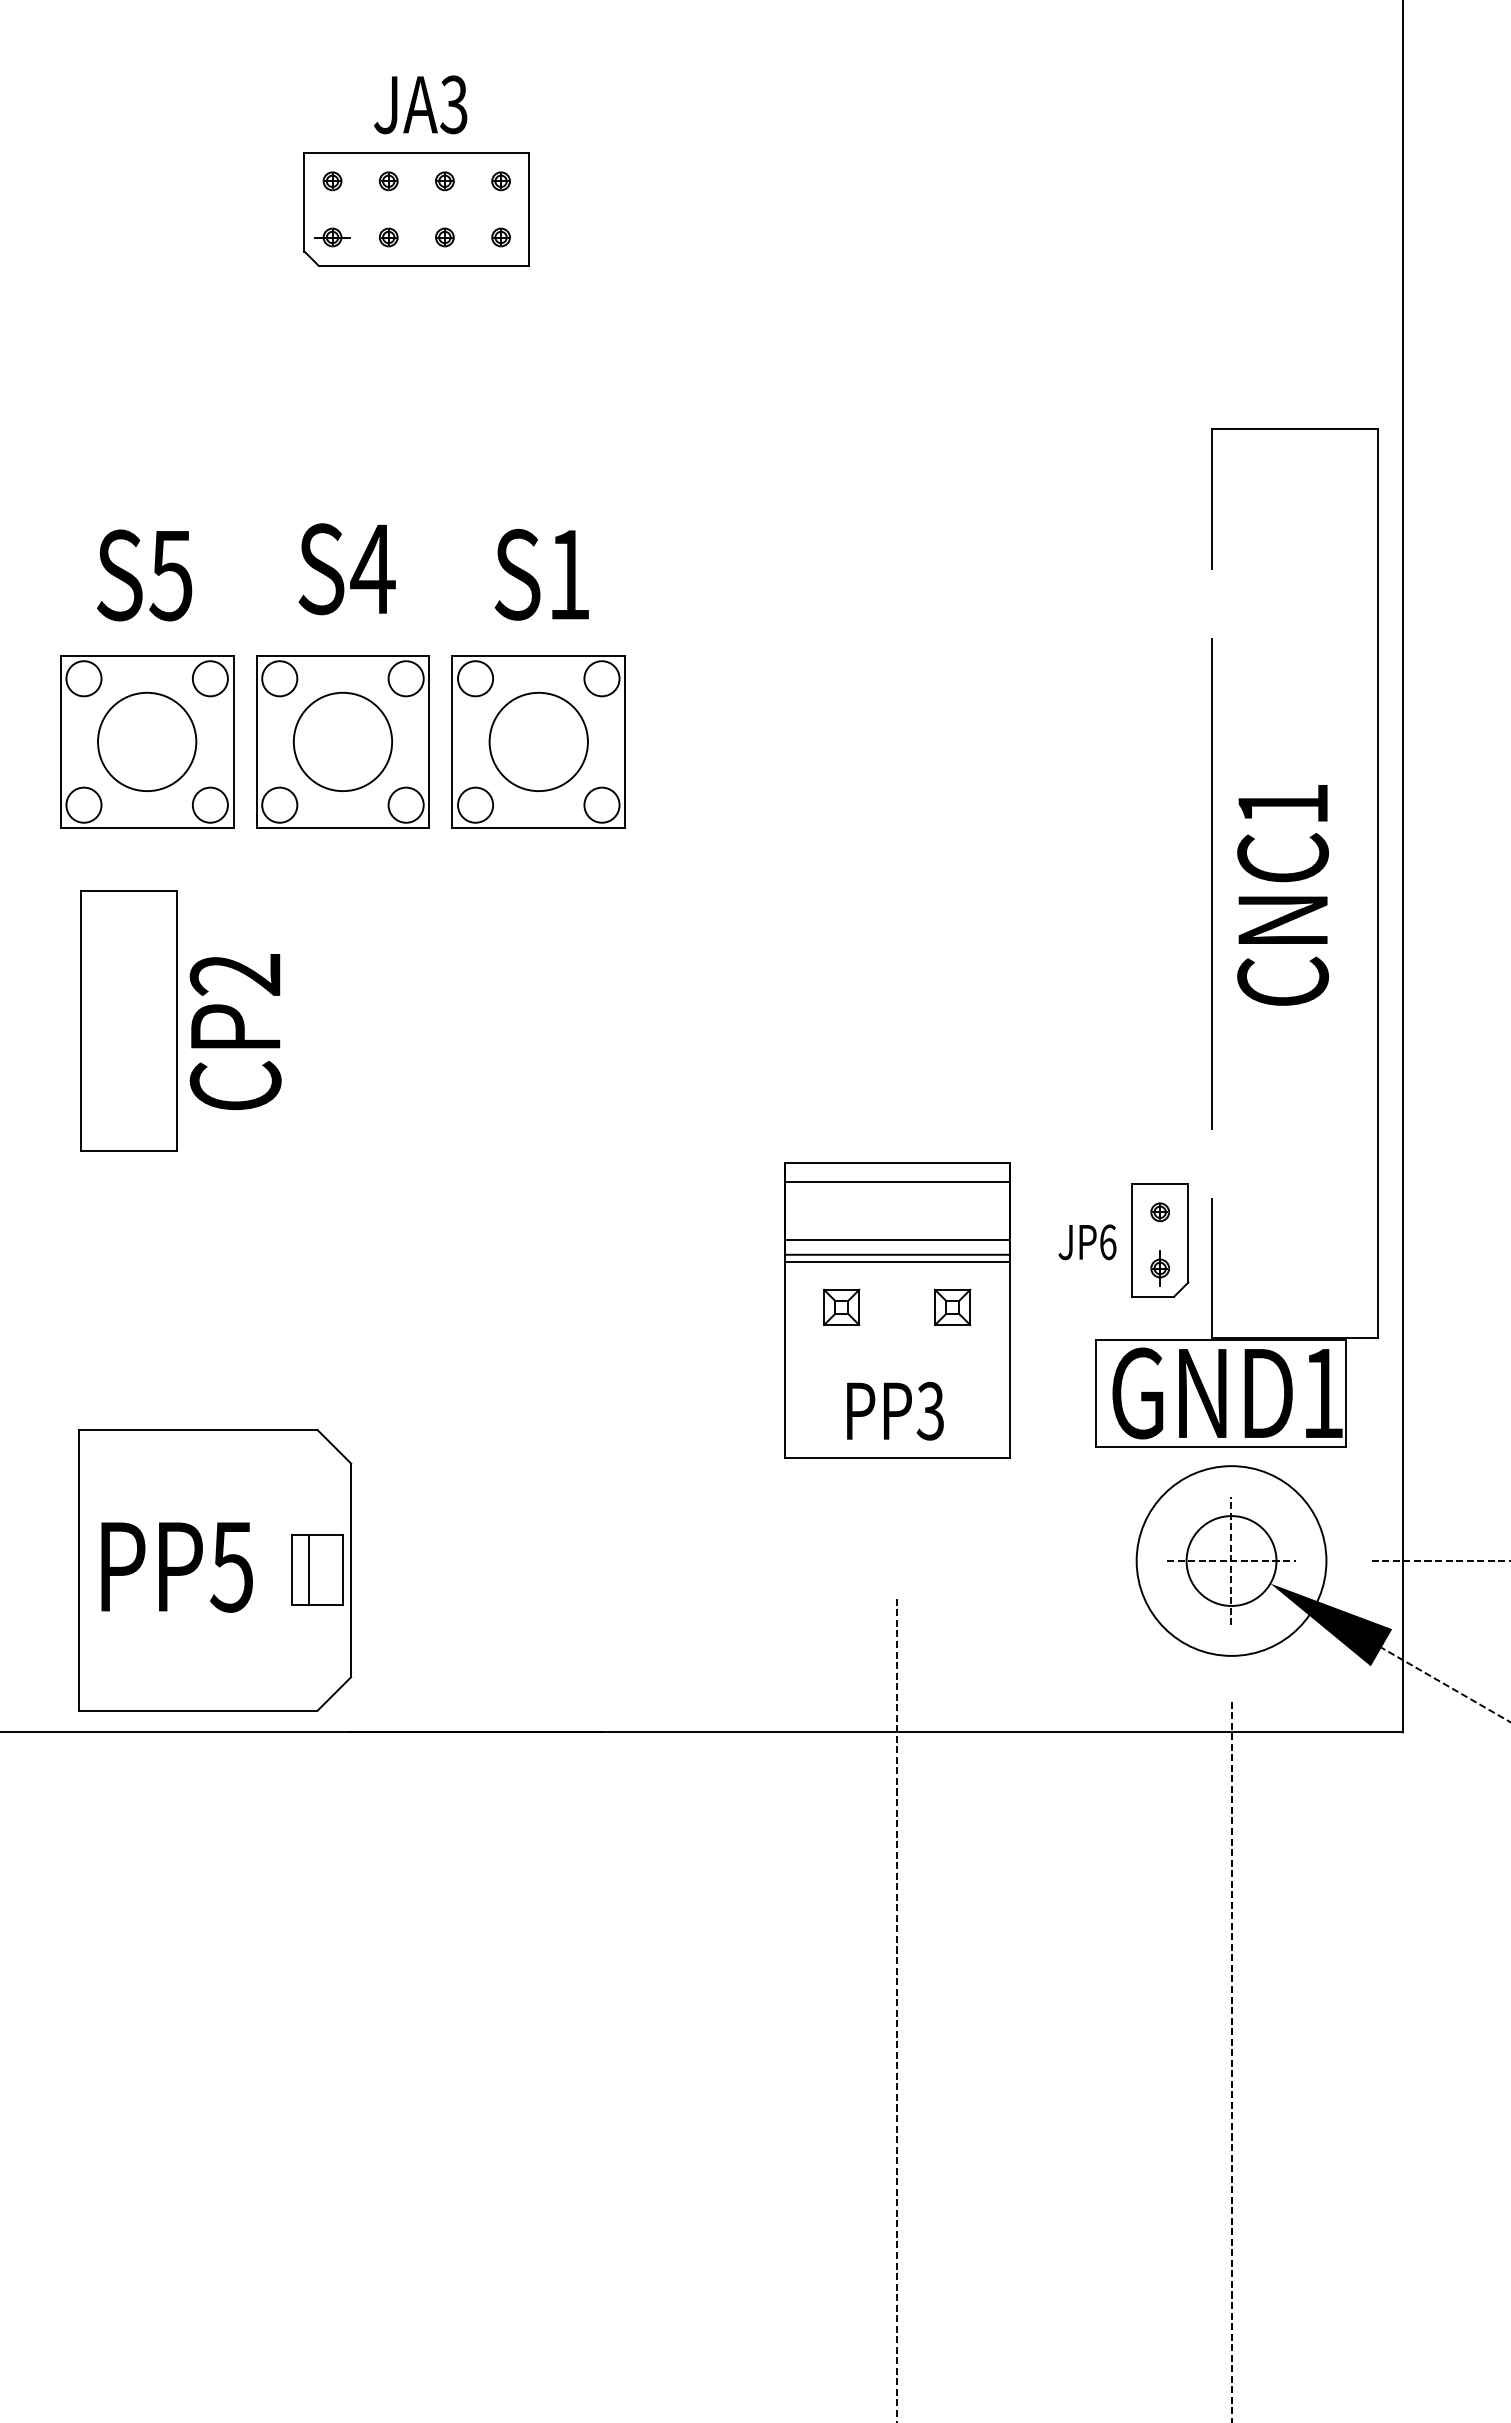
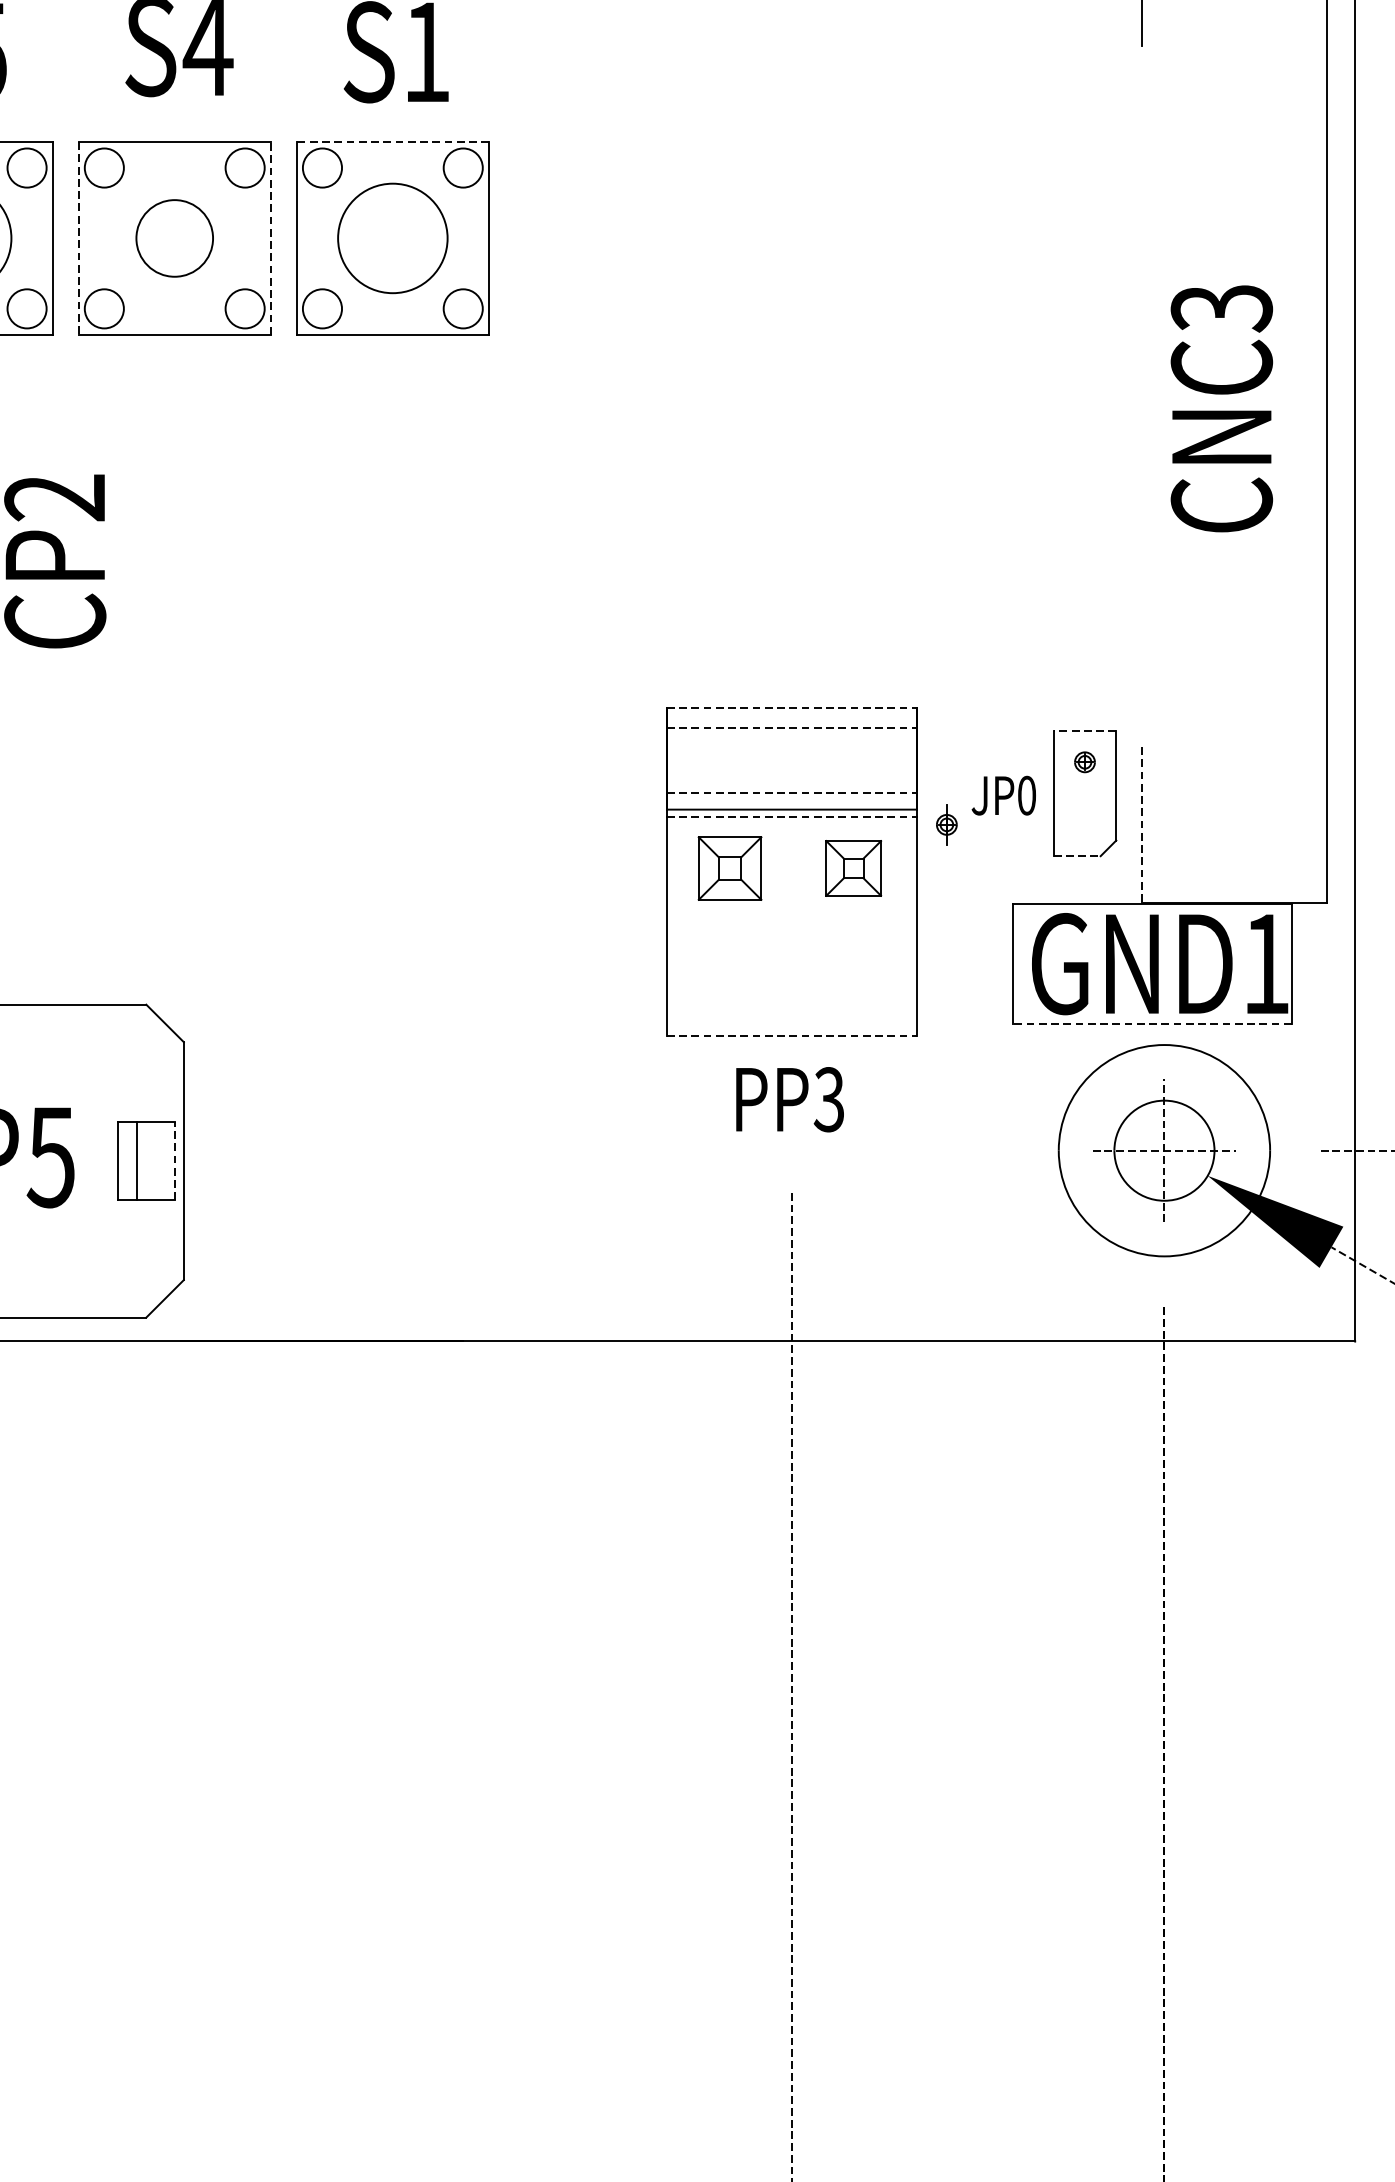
line: (538, 655) -> (392, 142), solid -> dashed
circle: (342, 741) -> (174, 237), size x0.7
line: (429, 741) -> (271, 237), solid -> dashed
line: (256, 742) -> (78, 239), solid -> dashed
text: (1283, 805) -> (1222, 309), CNC1 -> CNC3
line: (1211, 883) -> (1142, 396), removed
line: (897, 1163) -> (792, 707), solid -> dashed
line: (897, 1181) -> (792, 727), solid -> dashed
line: (1159, 1184) -> (1084, 731), solid -> dashed
line: (897, 1239) -> (792, 792), solid -> dashed
text: (1108, 1242) -> (1027, 795), JP6 -> JP0
line: (897, 1261) -> (792, 817), solid -> dashed
part: (1159, 1268) -> (946, 824), moved
line: (1211, 1268) -> (1142, 824), solid -> dashed
line: (1153, 1296) -> (1077, 856), solid -> dashed
part: (841, 1306) -> (730, 867), size x1.6
part: (952, 1306) -> (853, 867), size x1.4
text: (895, 1410) -> (790, 1098), moved
line: (1220, 1446) -> (1152, 1023), solid -> dashed
line: (897, 1458) -> (792, 1036), solid -> dashed
line: (342, 1569) -> (174, 1160), solid -> dashed

